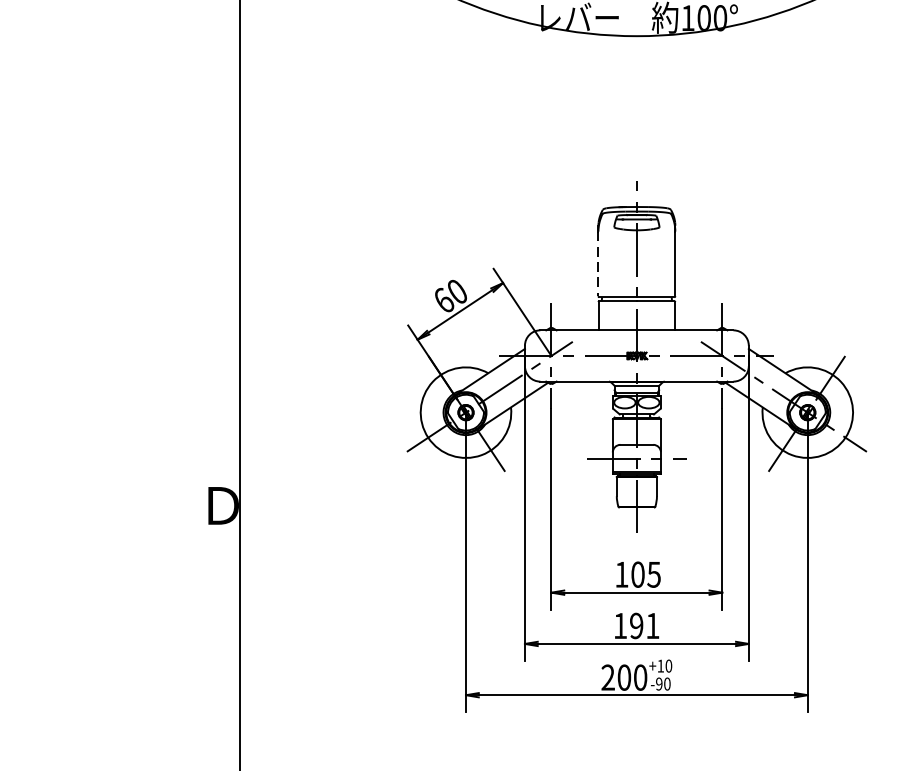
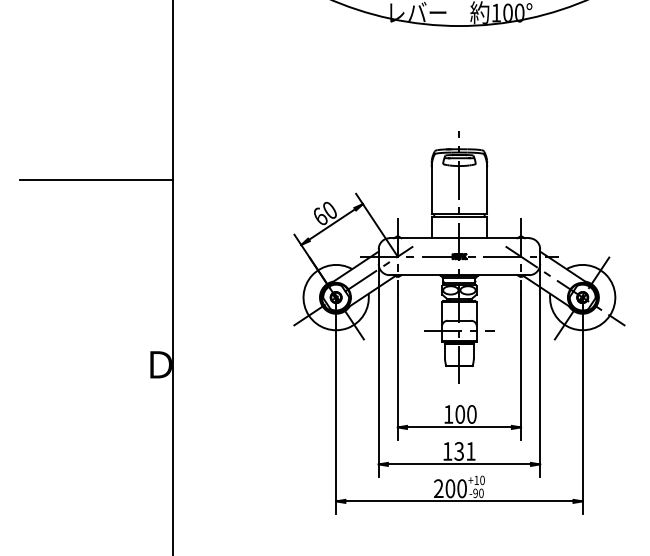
line: (132, 248) -> (95, 179), added
line: (598, 264) -> (431, 190), dashed -> solid
text: (653, 574) -> (471, 414), 105 -> 100
text: (635, 626) -> (458, 451), 191 -> 131

